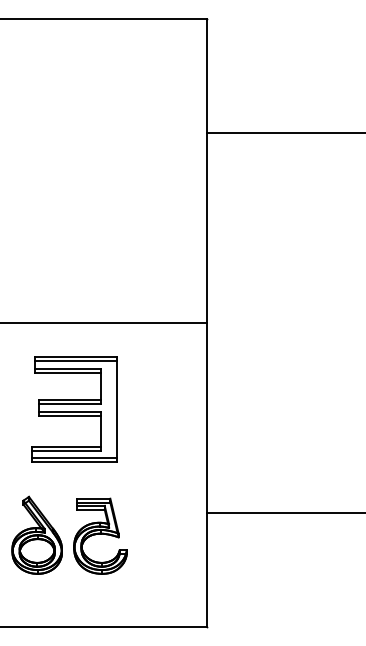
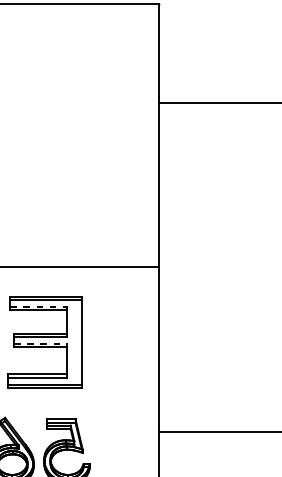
line: (67, 368) -> (38, 306), solid -> dashed
line: (70, 411) -> (41, 343), solid -> dashed

